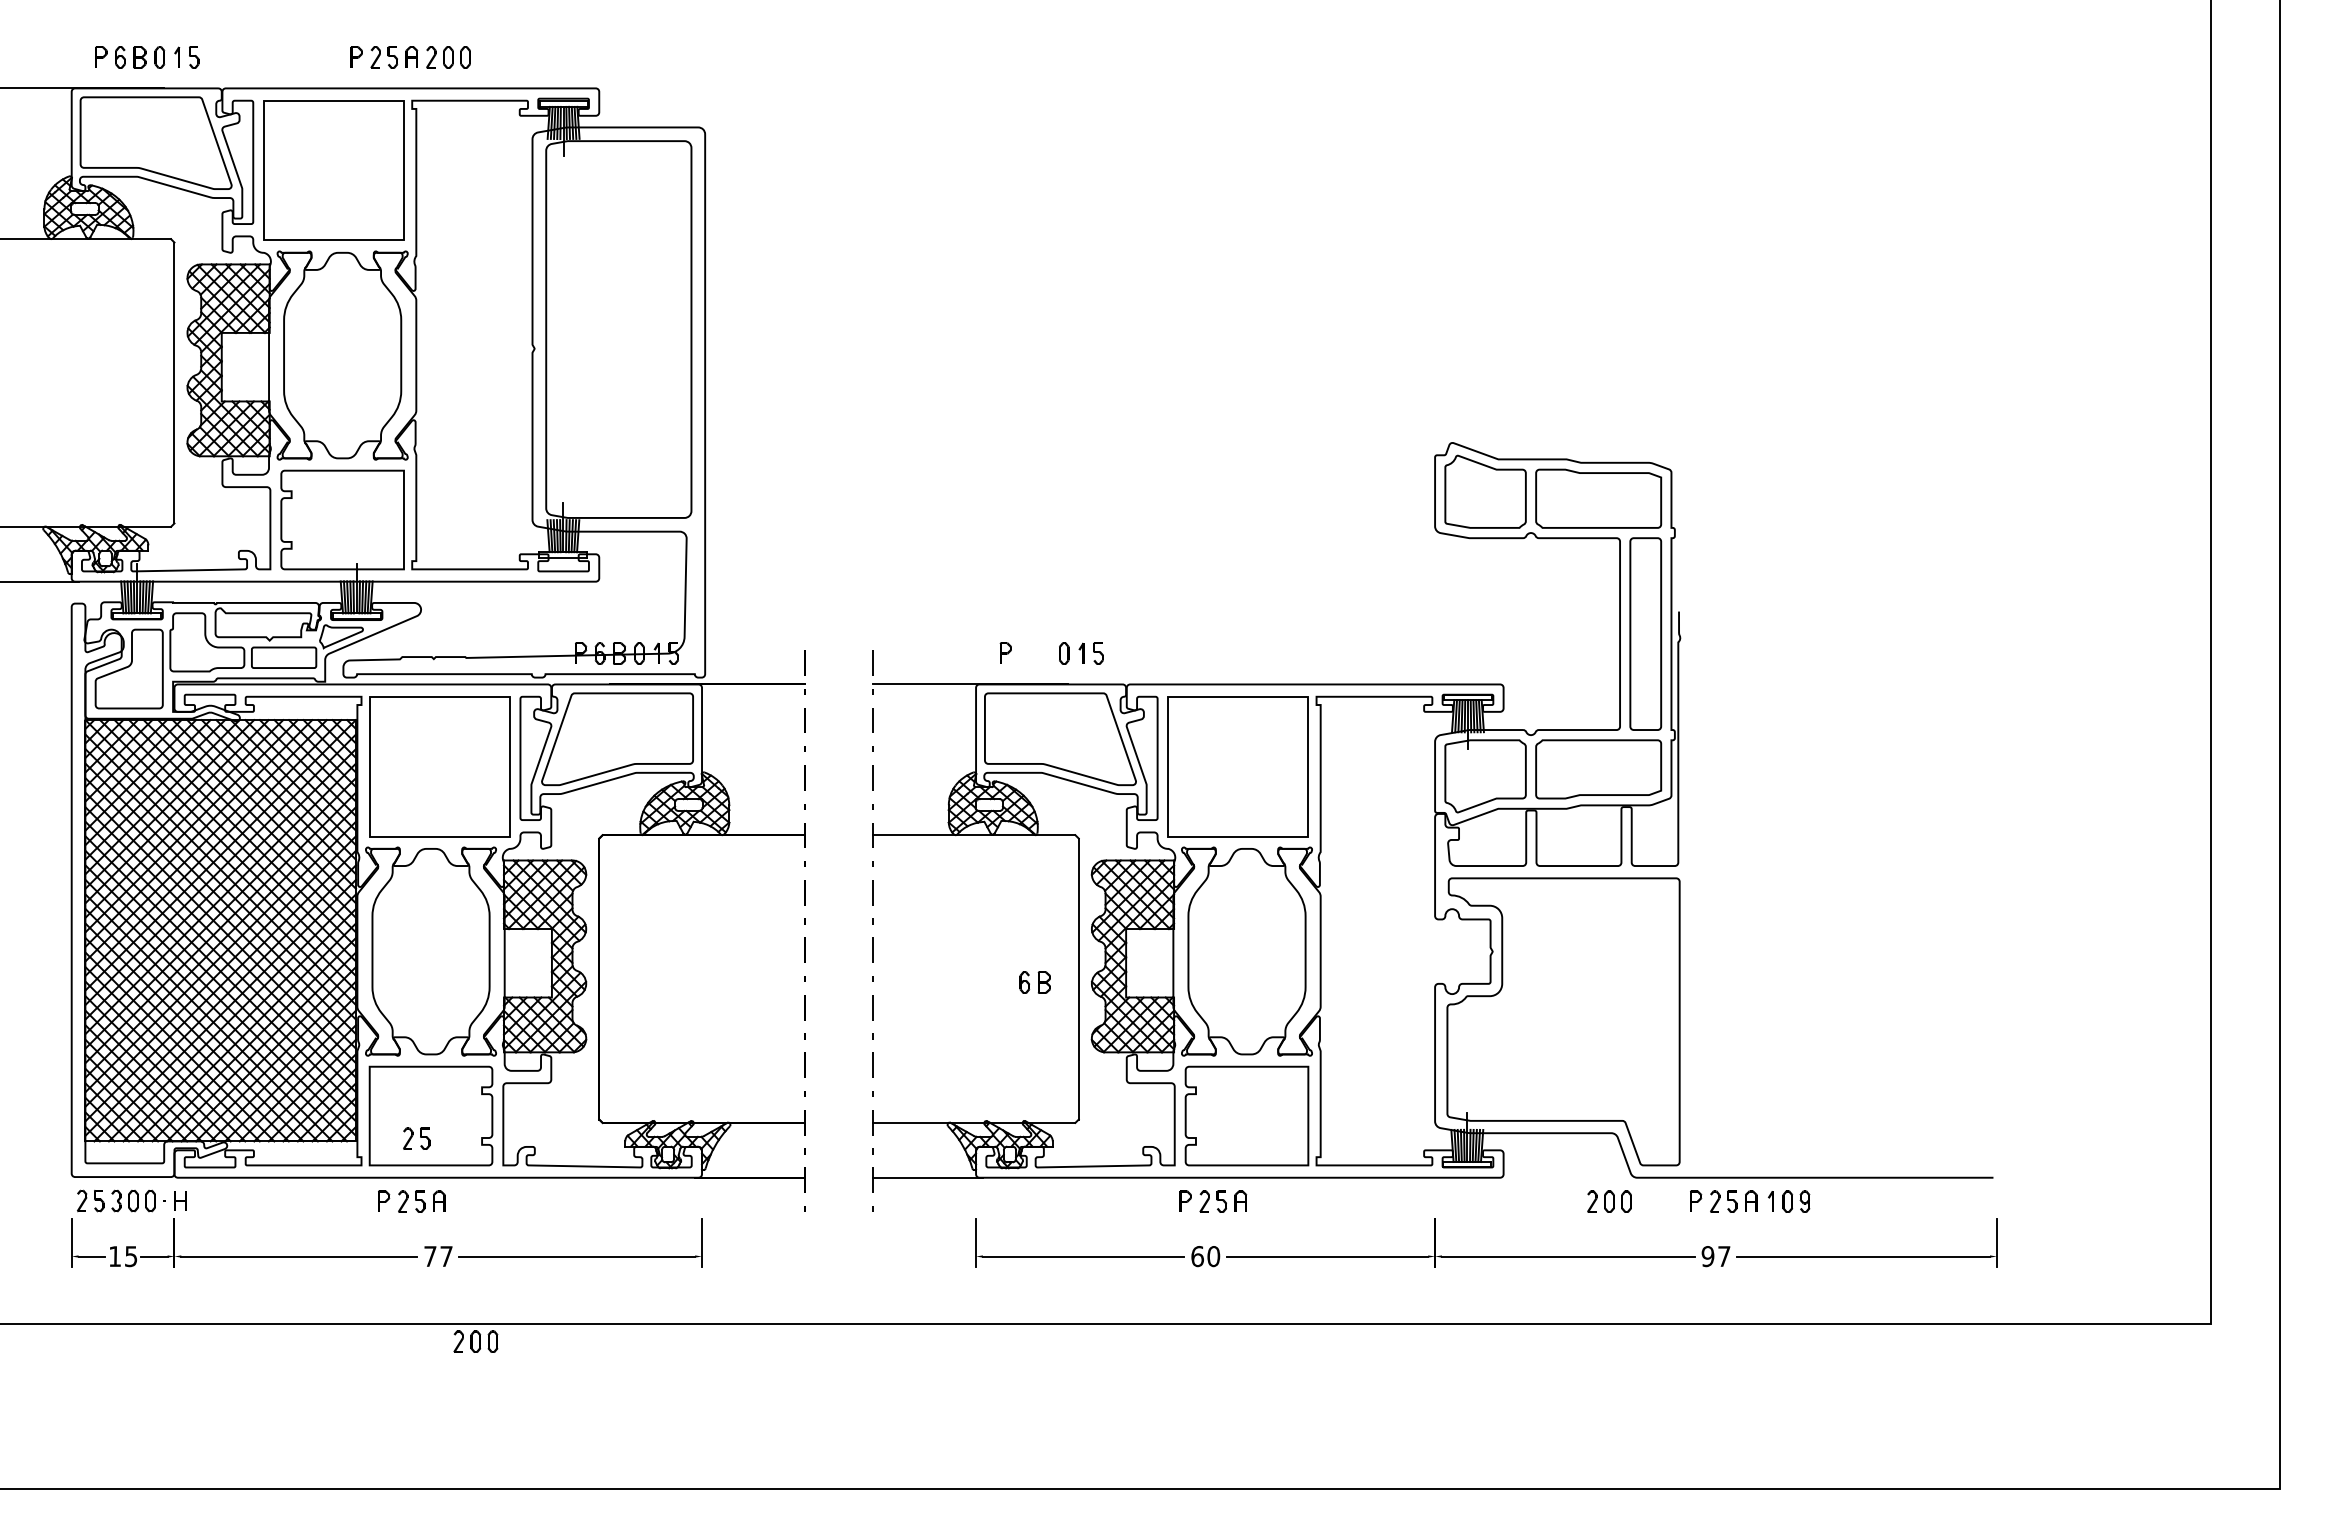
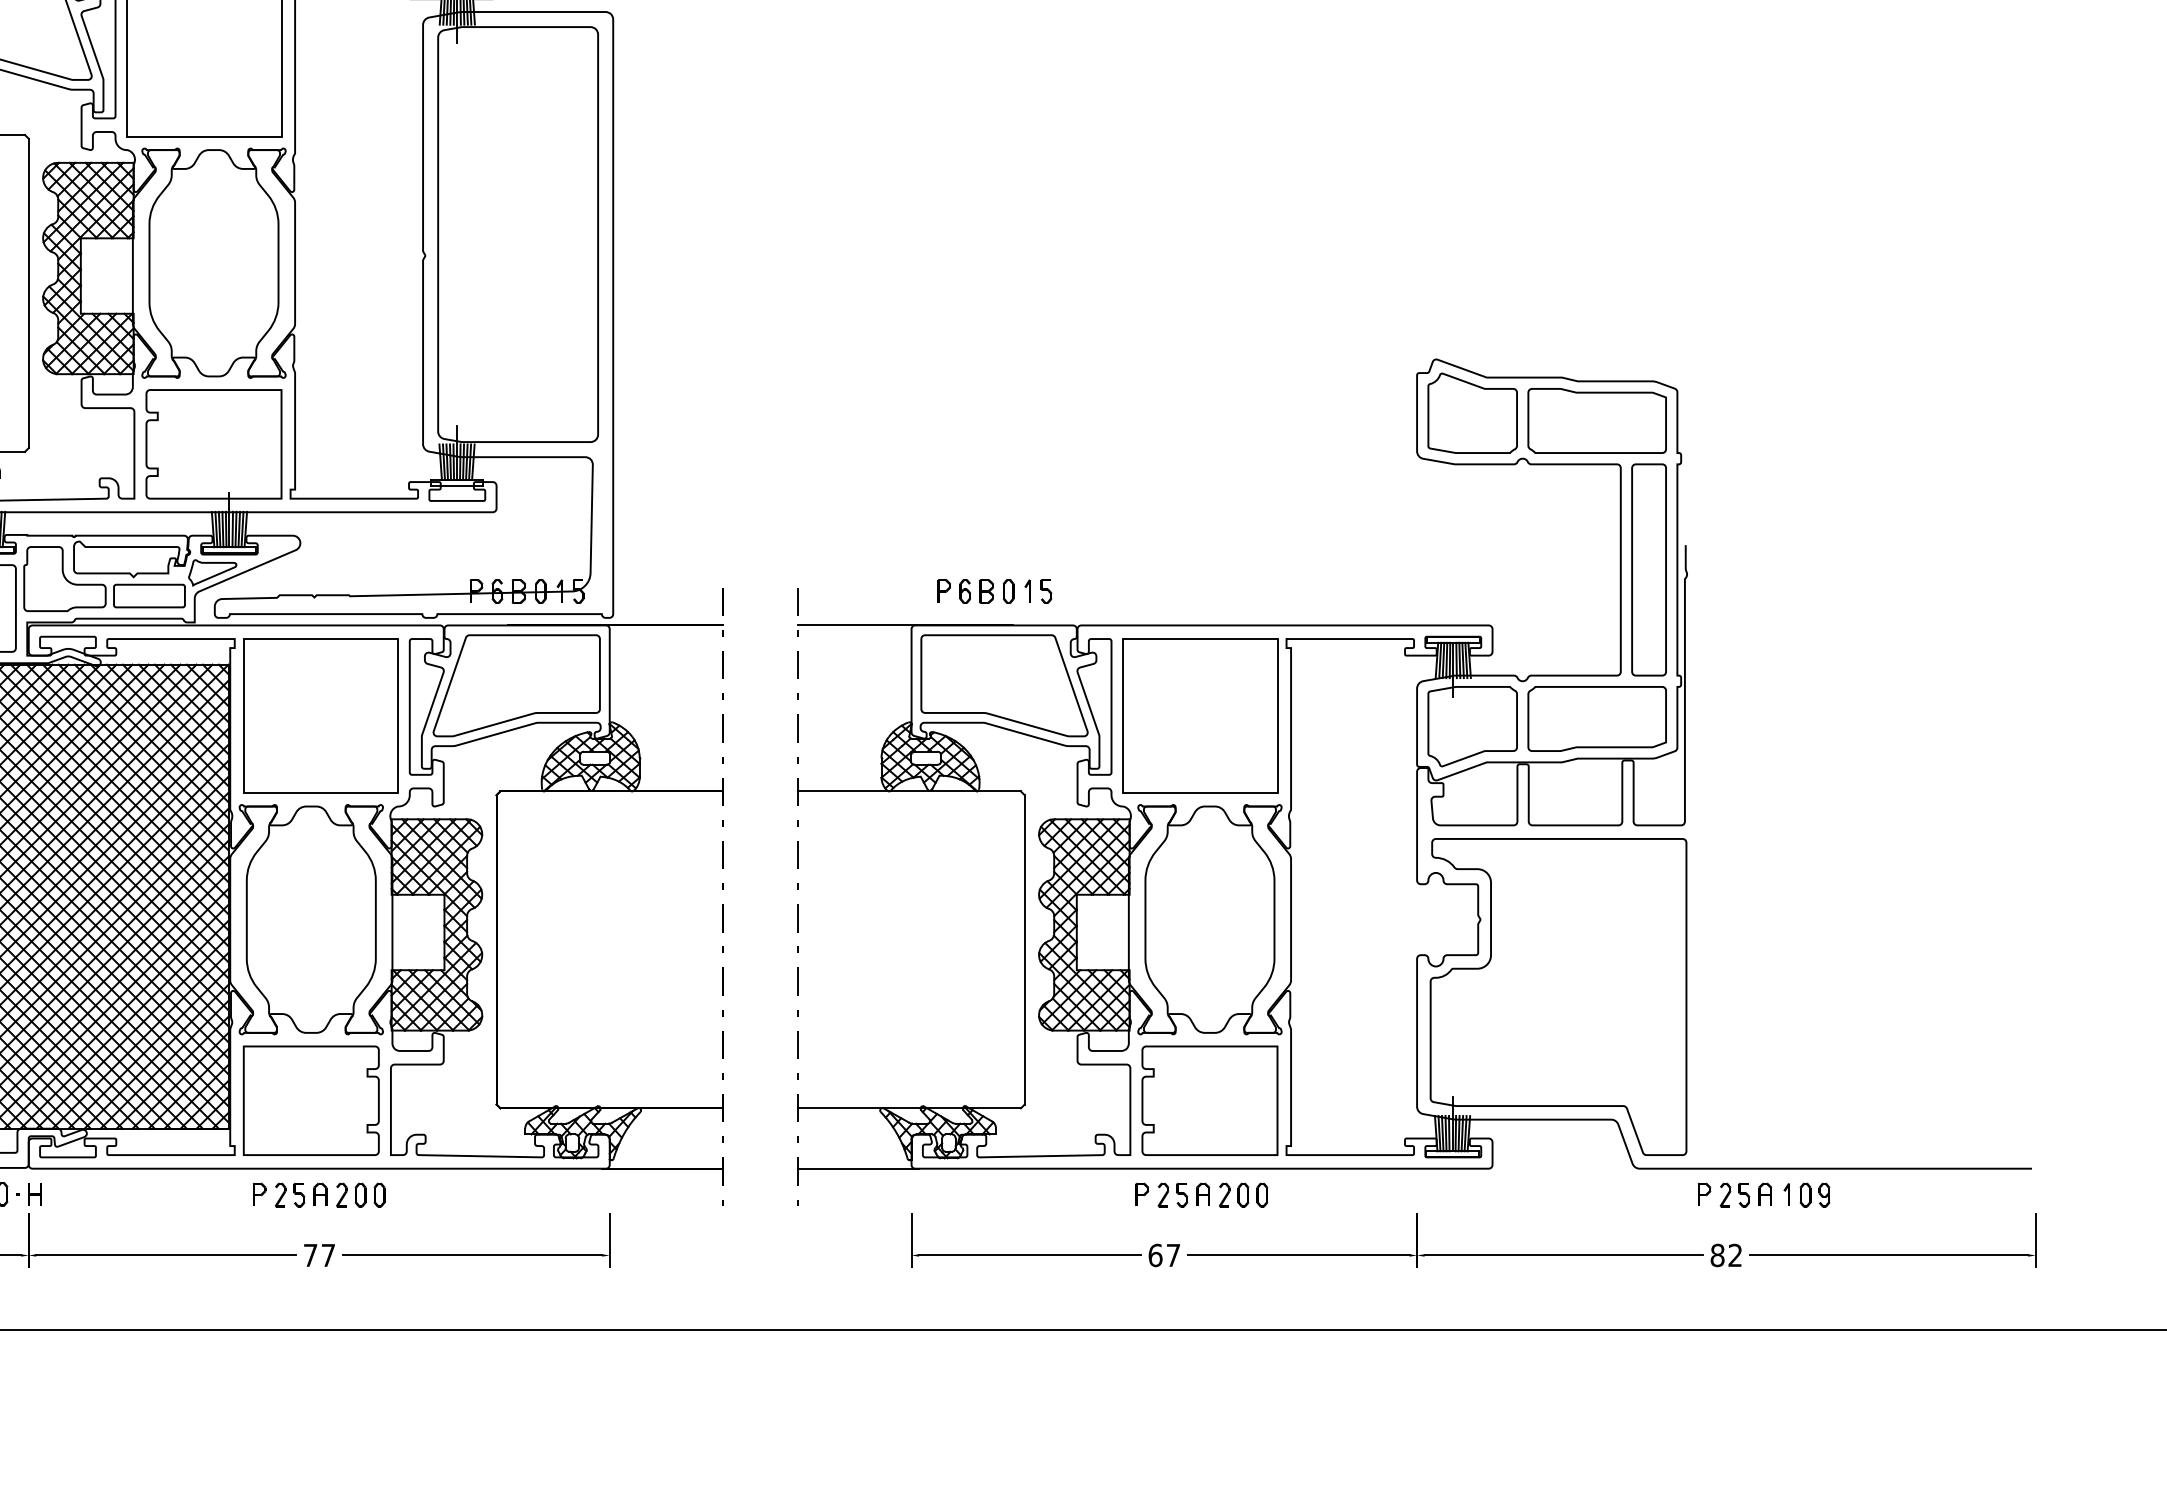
part: (1034, 982) -> (975, 591), moved
part: (416, 1138) -> (295, 1125), removed
part: (1609, 1201) -> (1243, 1194), moved
text: (1213, 1256) -> (1173, 1255), 60 -> 67
text: (1715, 1256) -> (1725, 1255), 97 -> 82
part: (475, 1341) -> (360, 1194), moved

